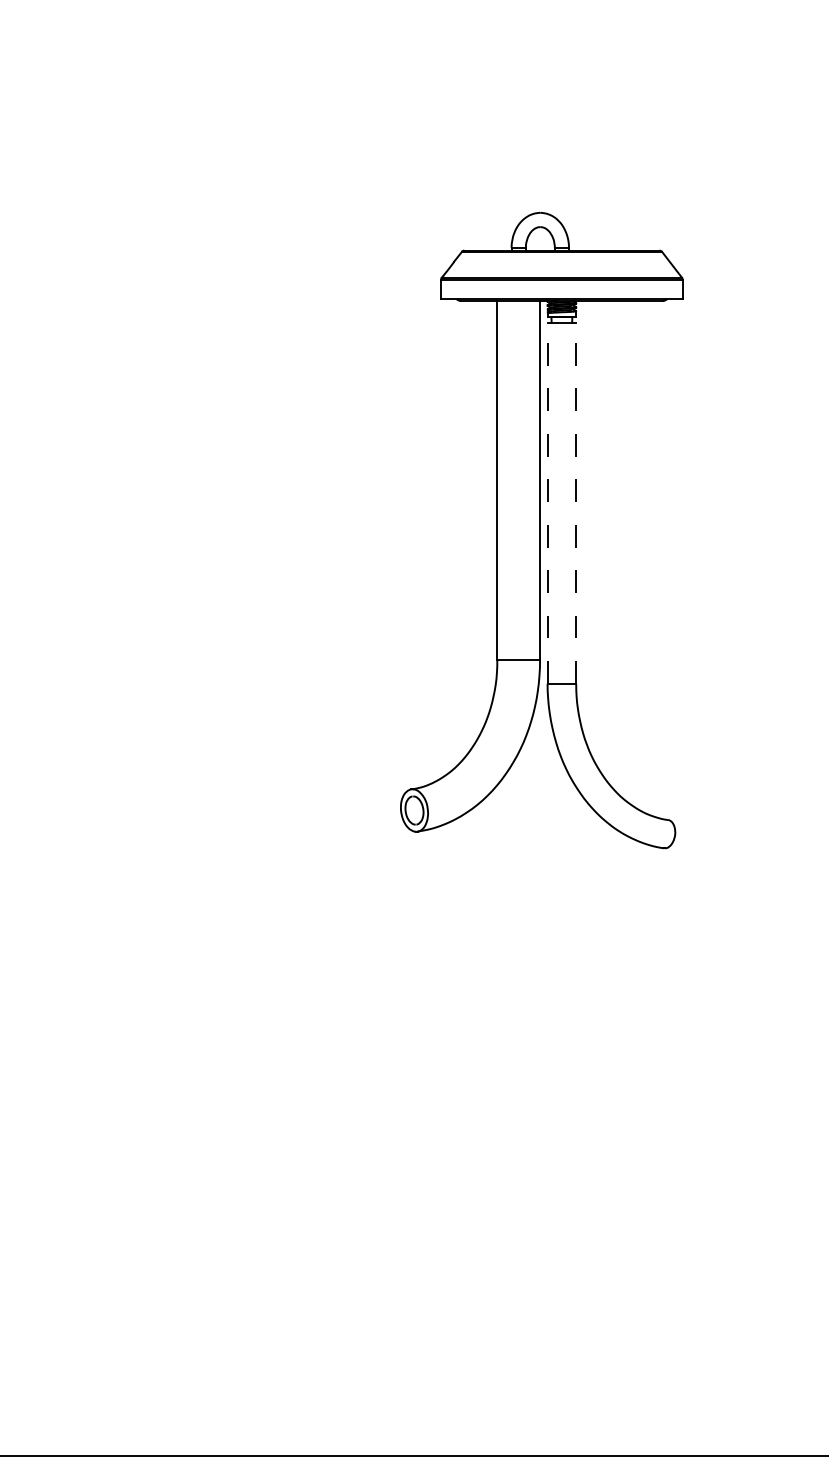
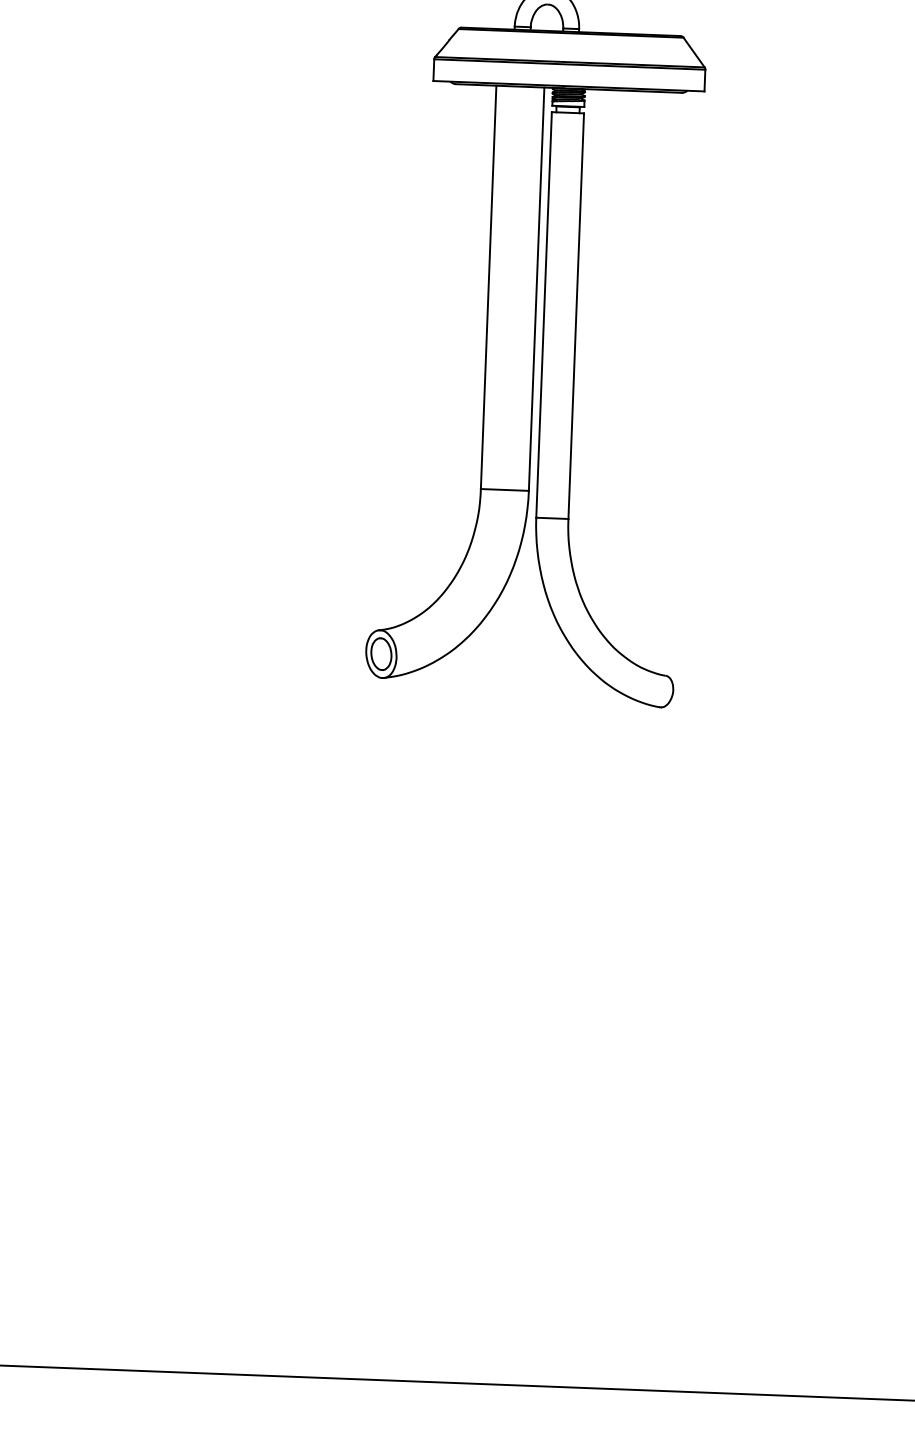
line: (547, 503) -> (543, 315), dashed -> solid
line: (576, 503) -> (576, 316), dashed -> solid

